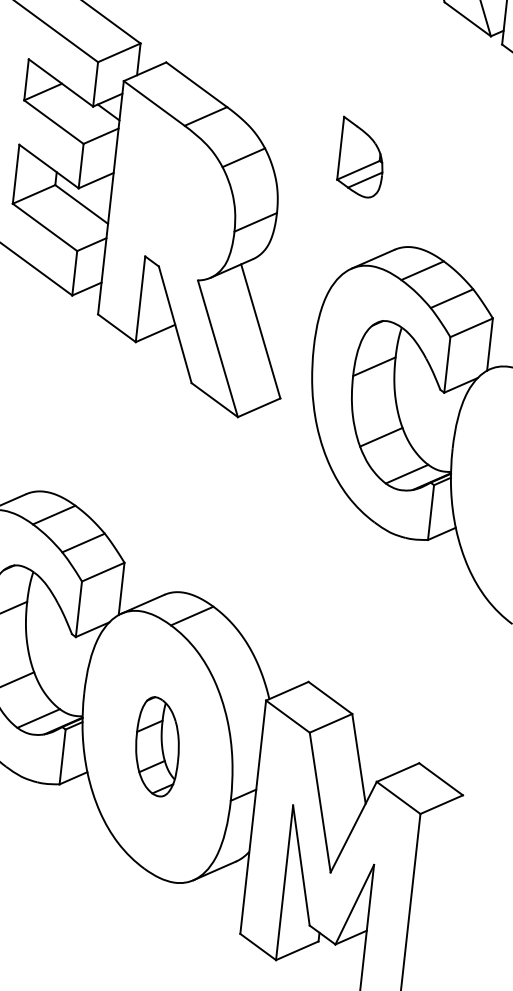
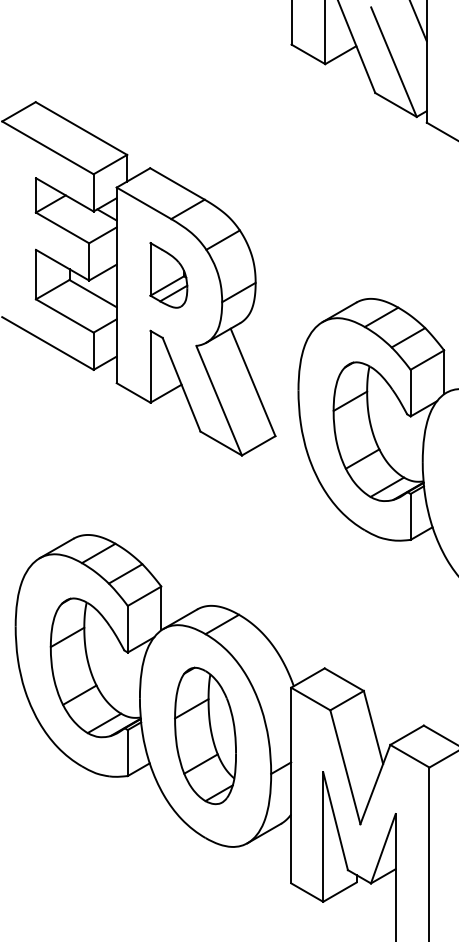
part: (361, 157) -> (168, 275), moved
part: (157, 746) -> (205, 735), size x1.67

